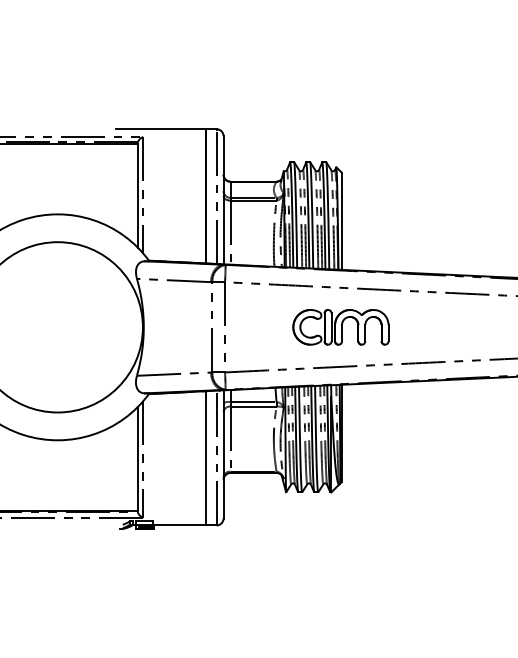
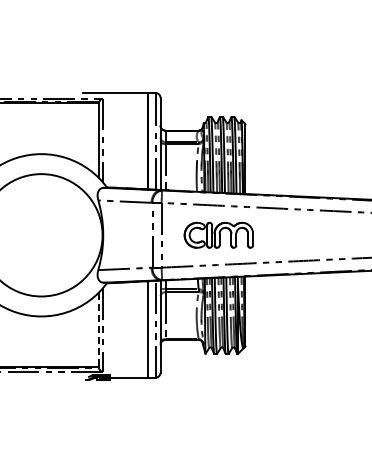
part: (340, 326) -> (218, 234), moved
line: (137, 459) -> (98, 330), solid -> dashed

